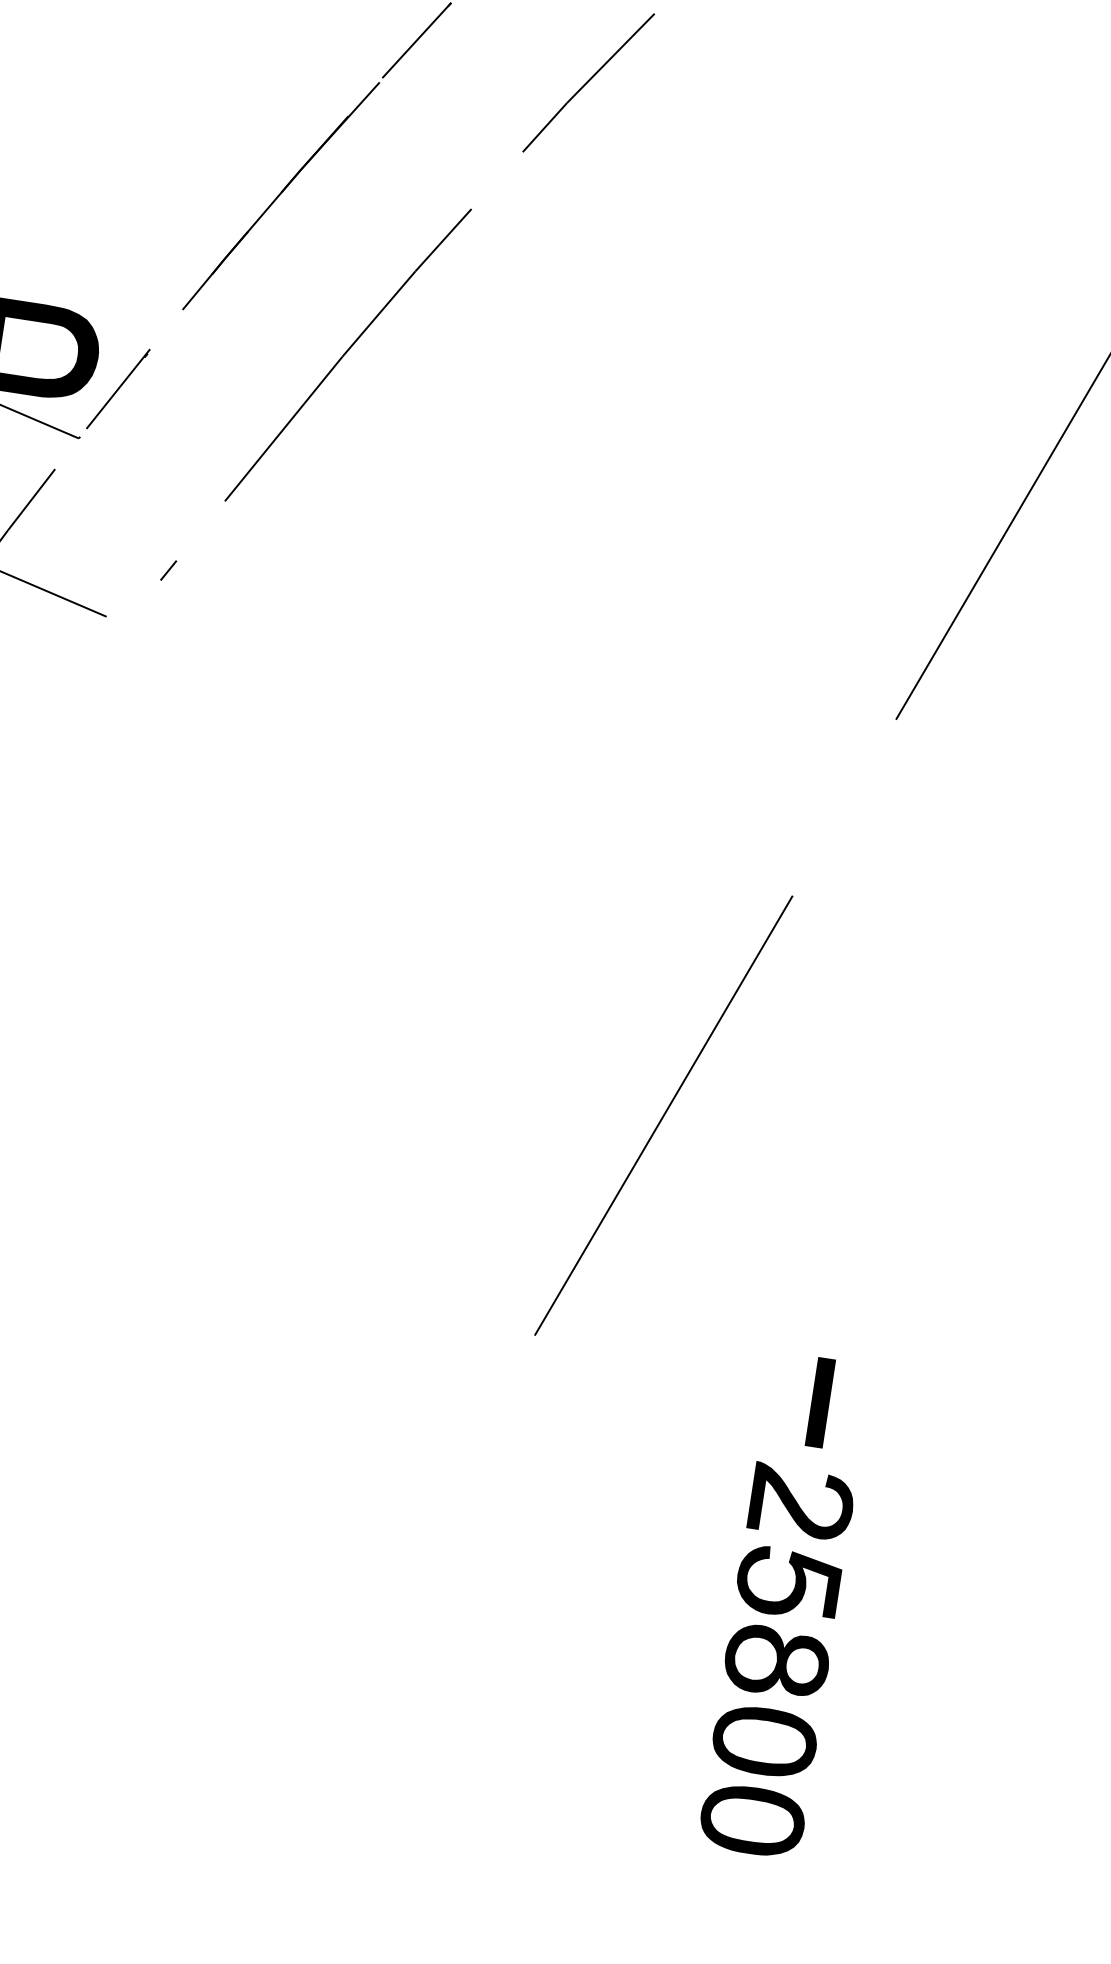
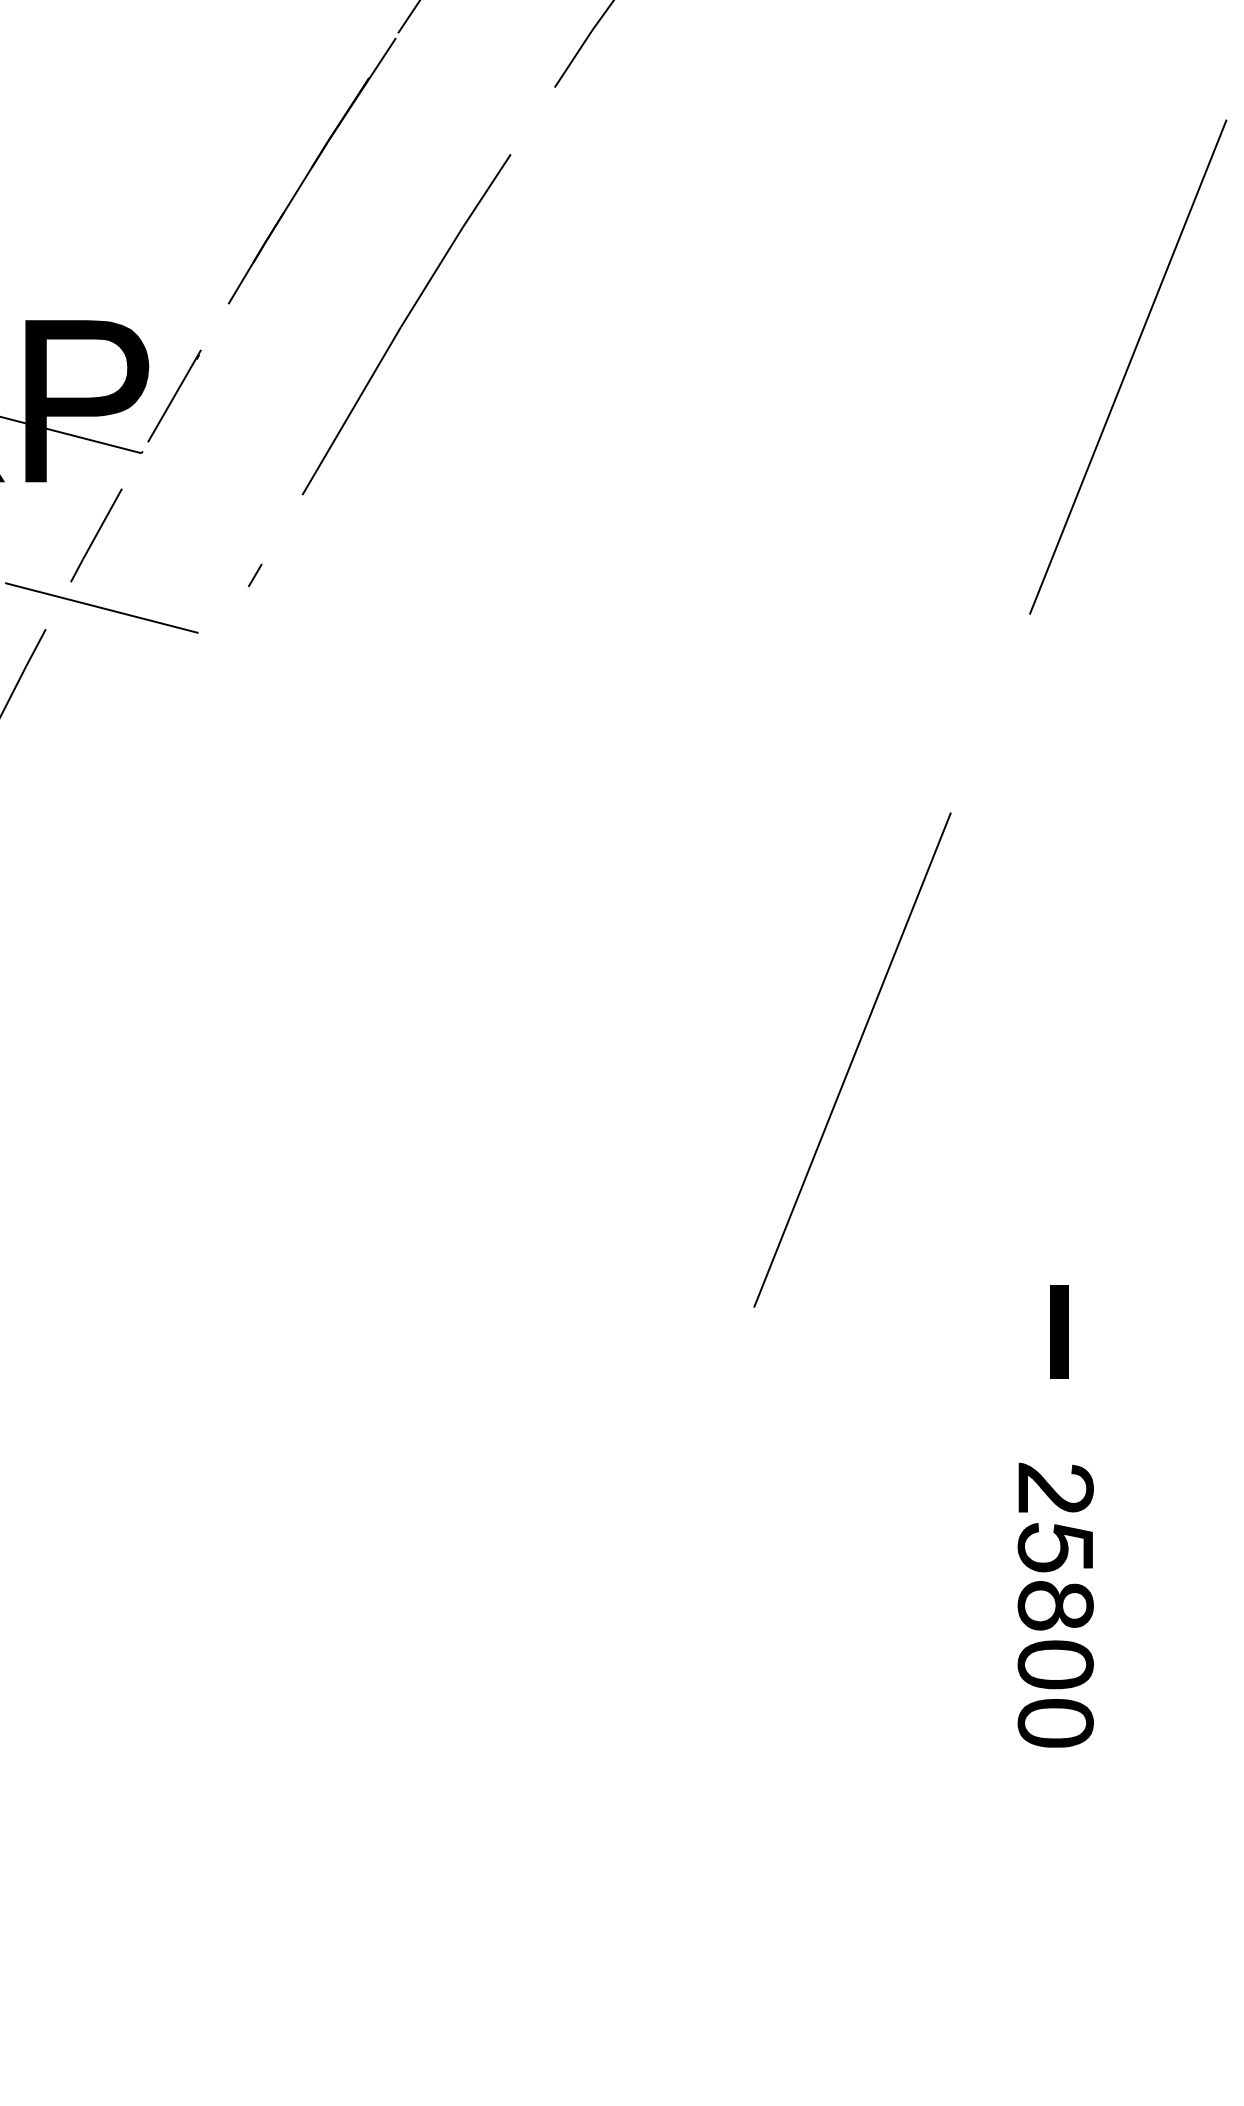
part: (777, 1660) -> (1055, 1604), size x0.7

